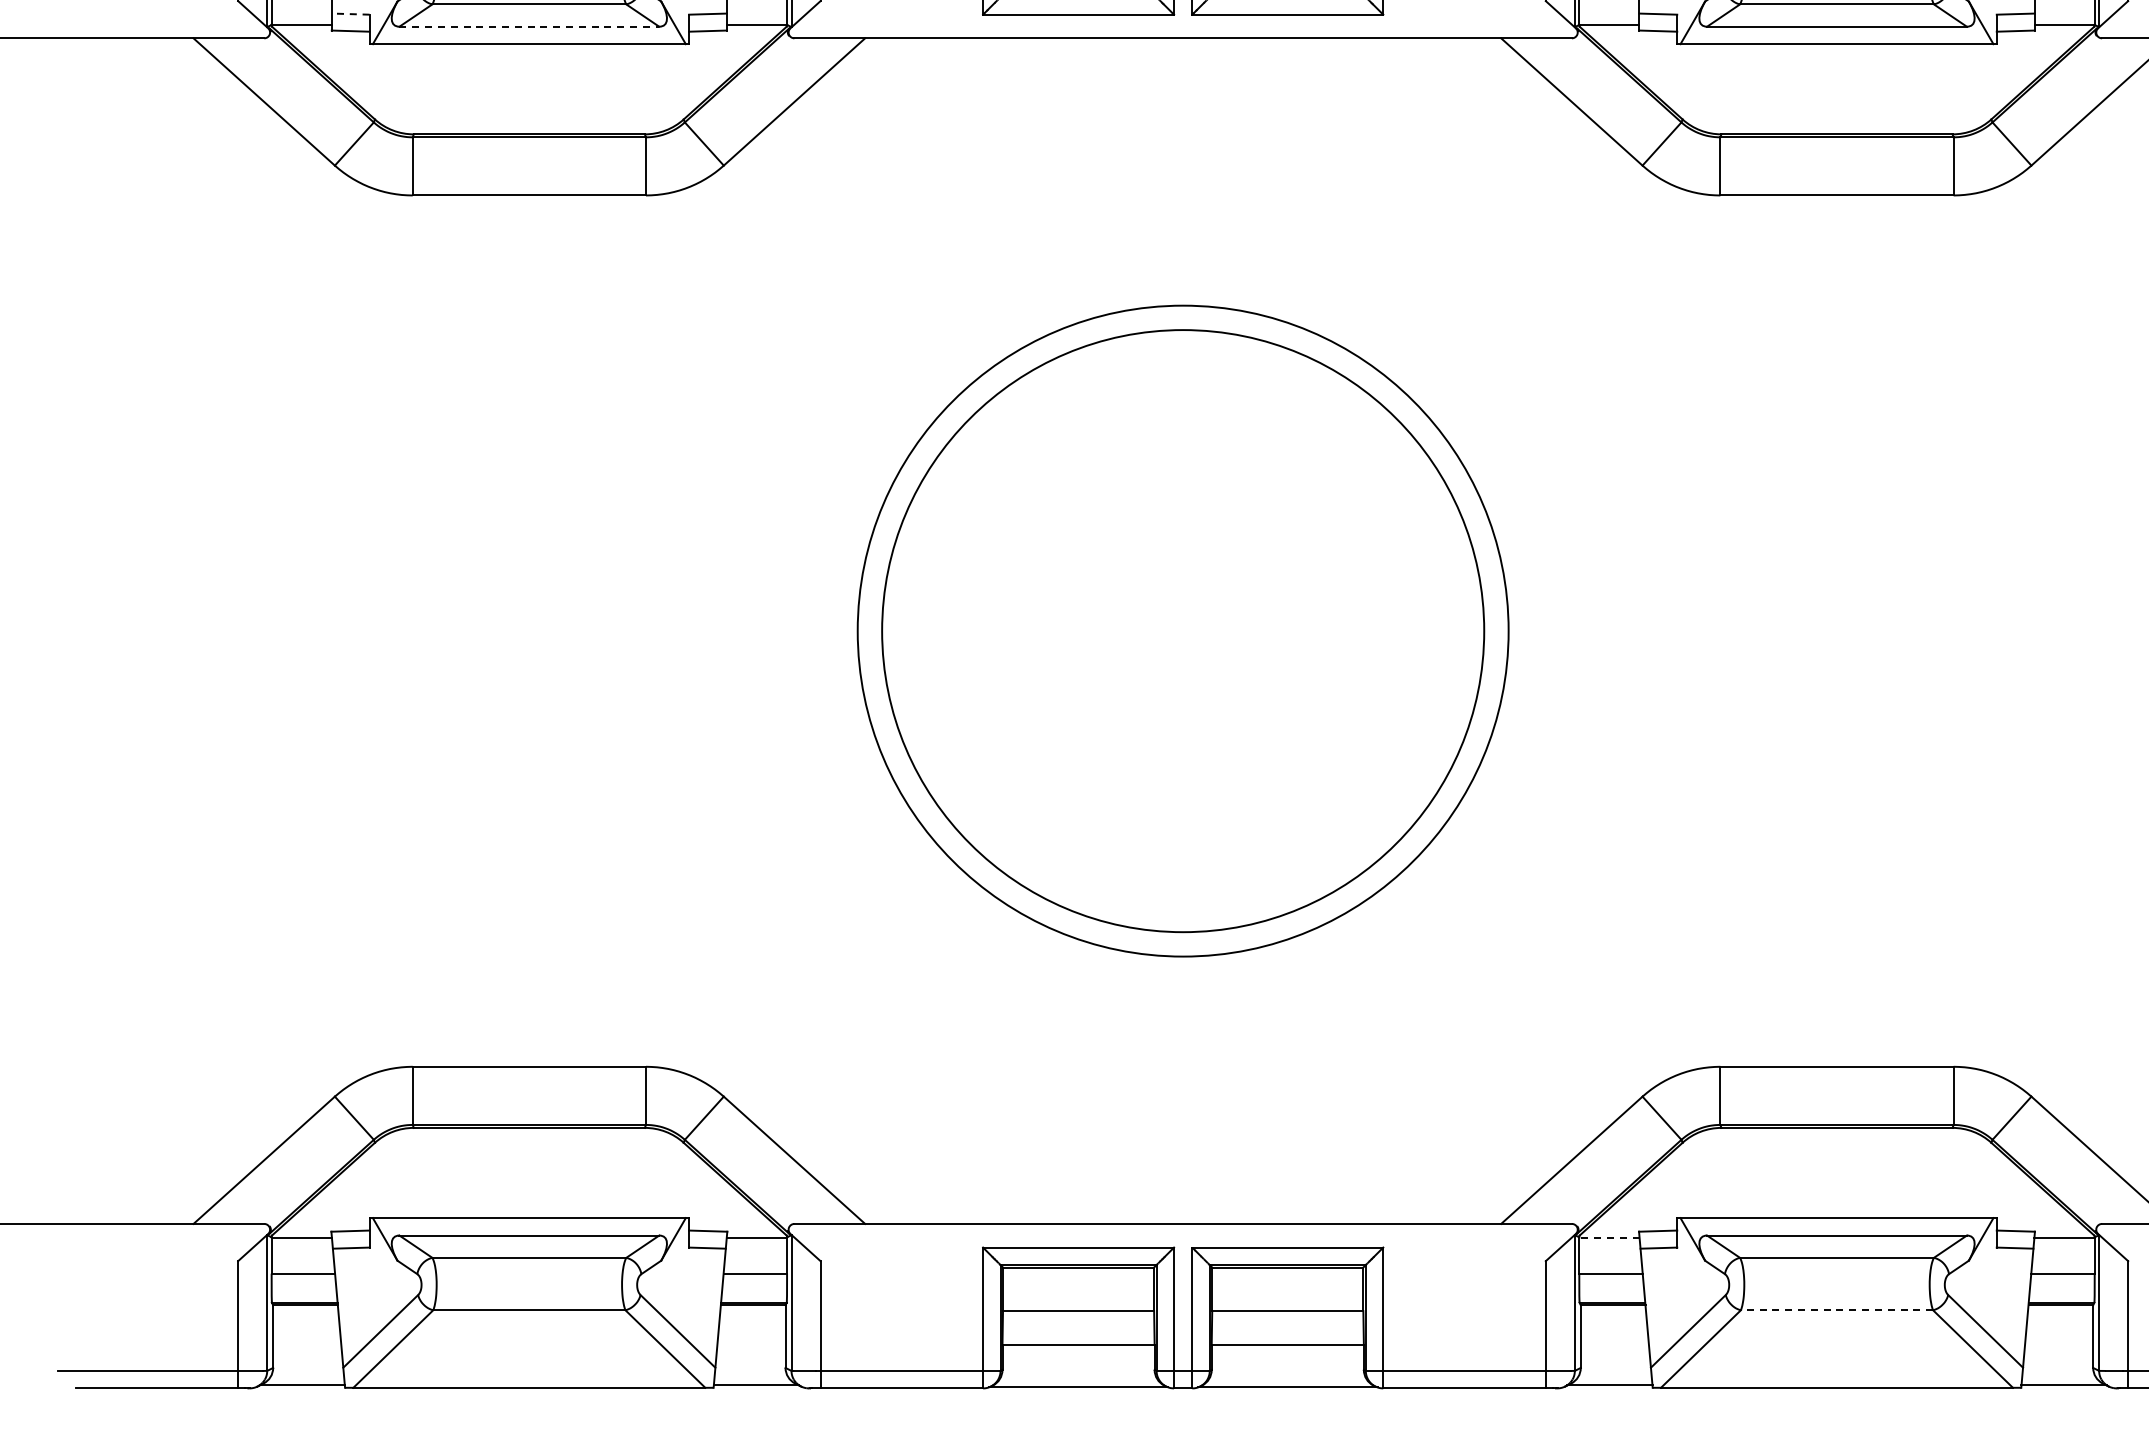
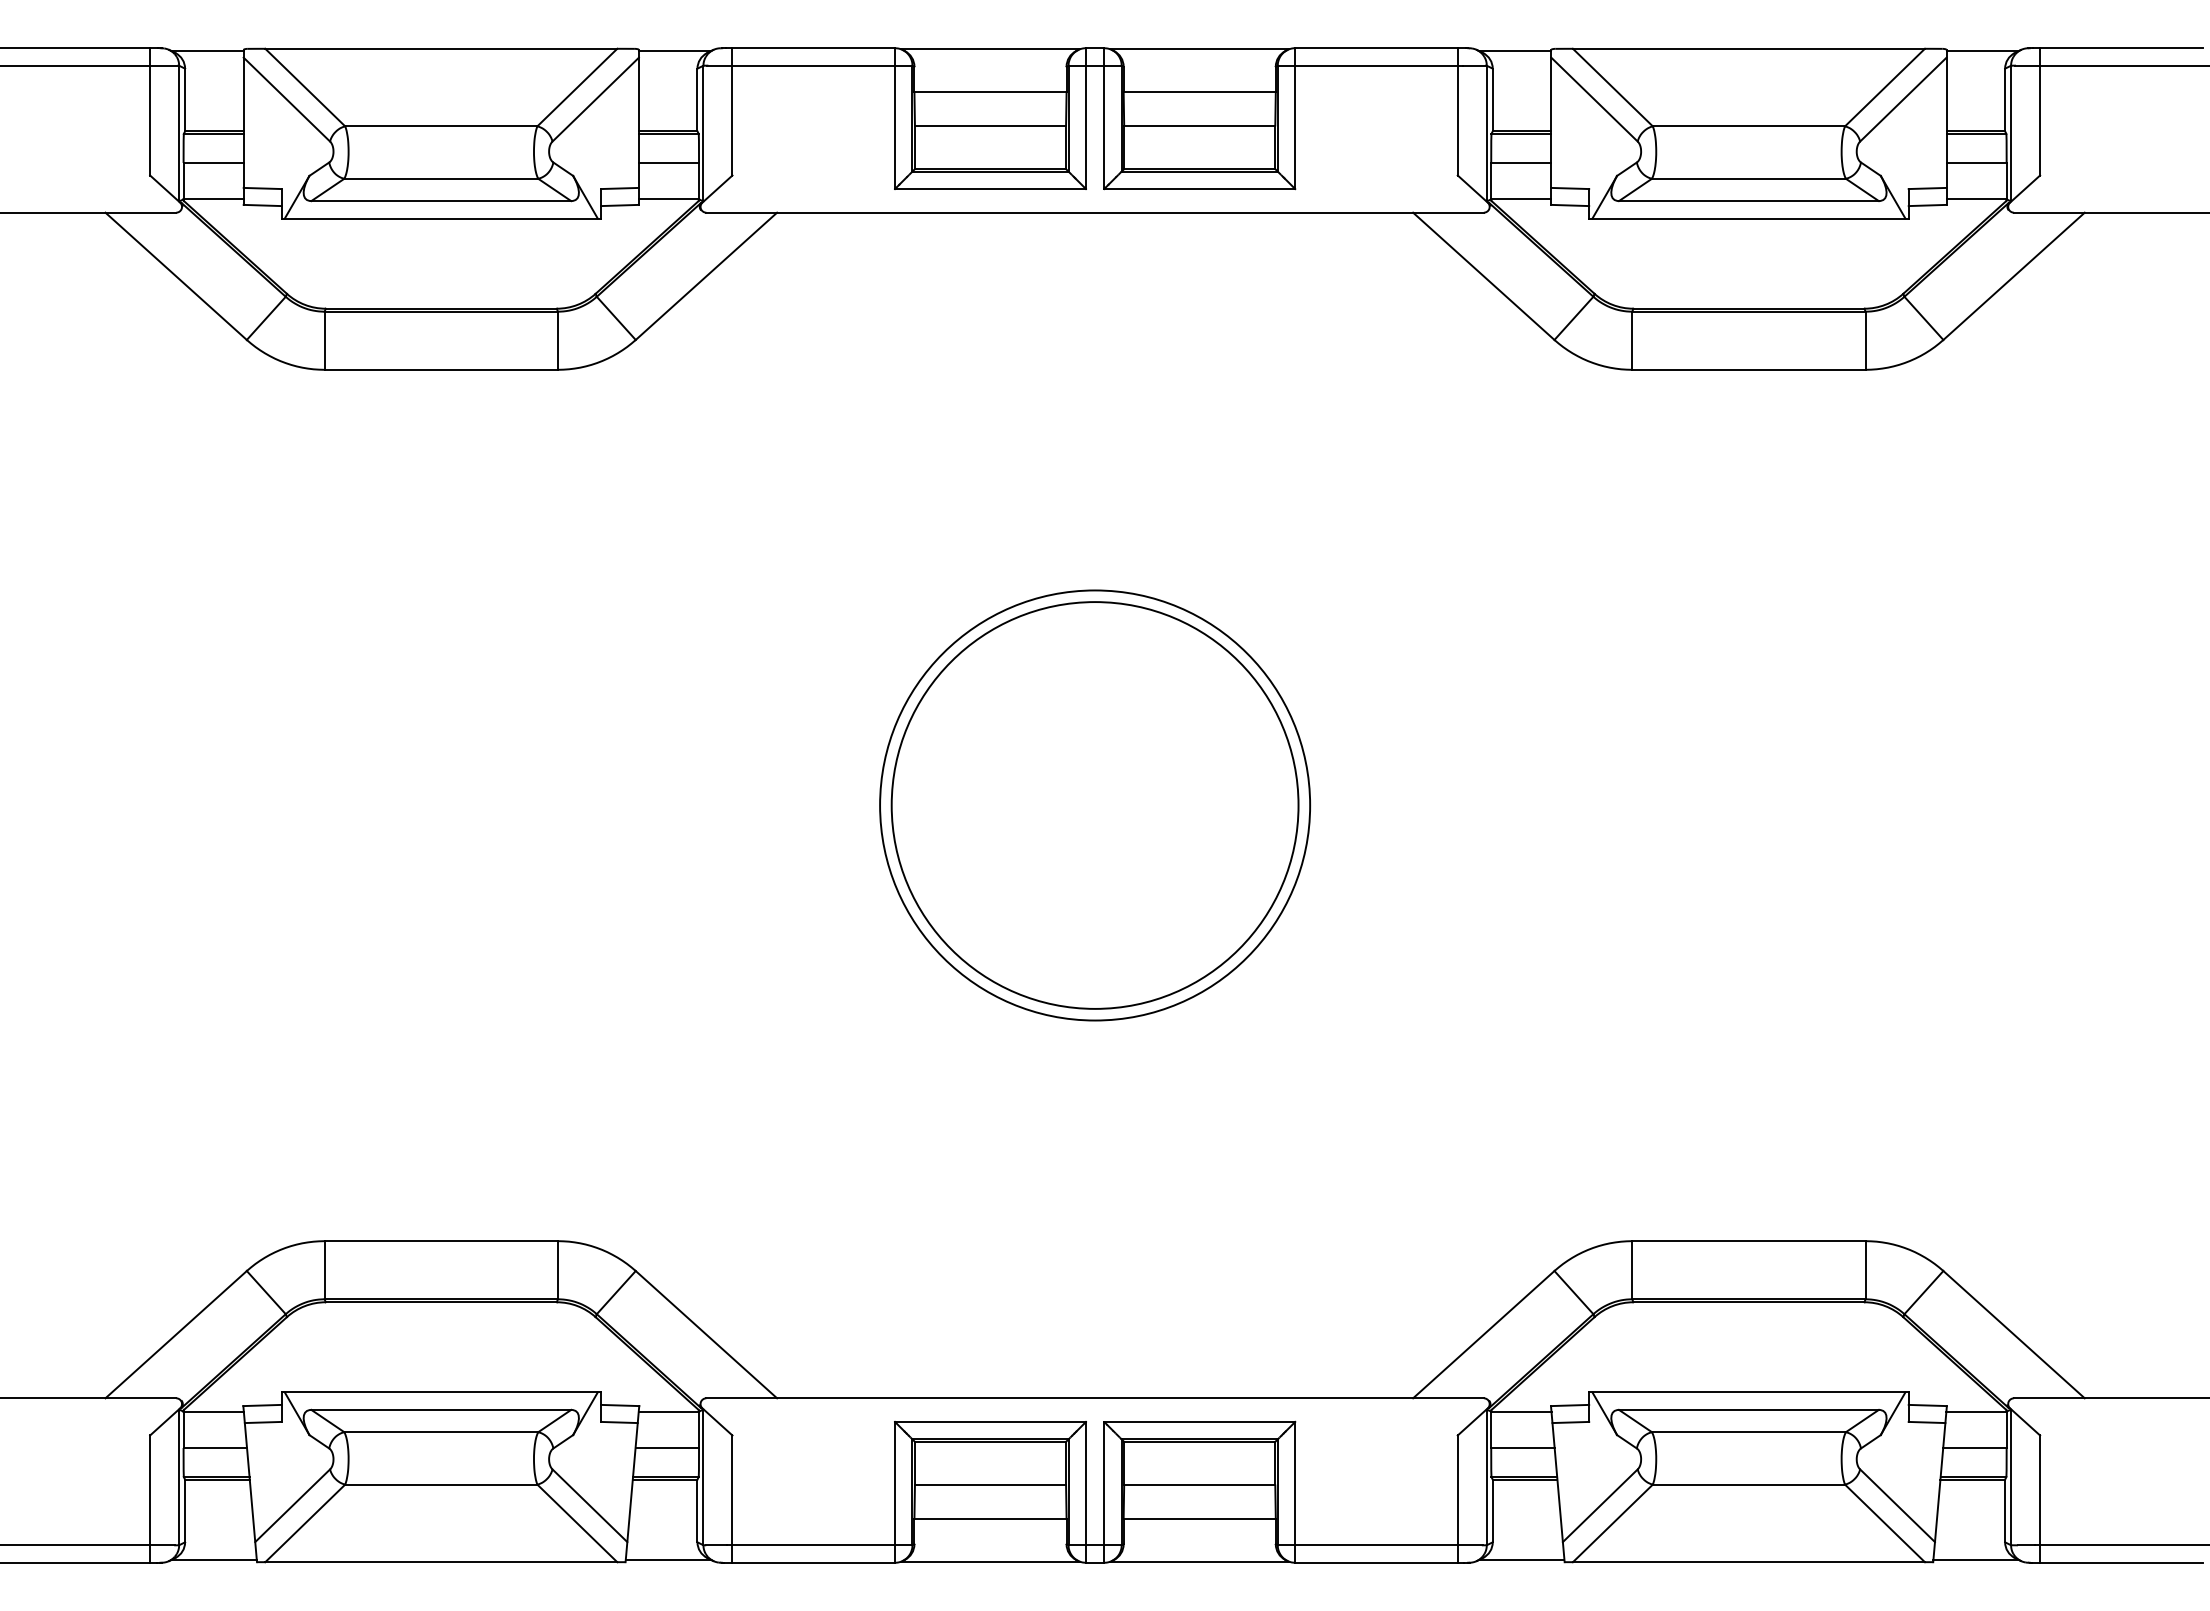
line: (350, 14) -> (262, 188), dashed -> solid
line: (529, 27) -> (441, 201), dashed -> solid
circle: (1182, 631) -> (1094, 805), size x0.62
circle: (1183, 631) -> (1095, 805), size x0.71
line: (1608, 1237) -> (1520, 1411), dashed -> solid
line: (1836, 1310) -> (1748, 1484), dashed -> solid

